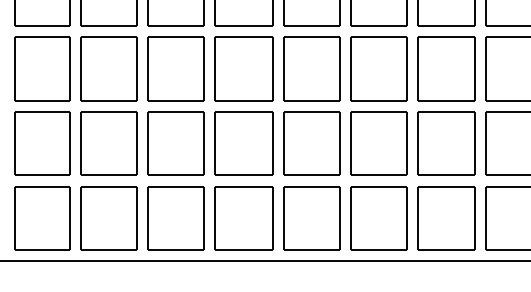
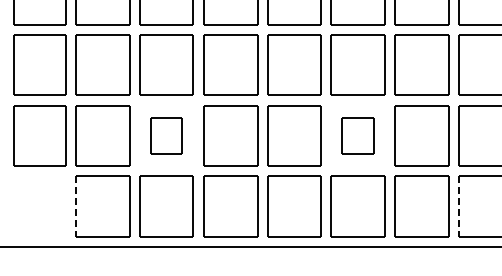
part: (176, 143) -> (166, 135), size x0.6
part: (378, 143) -> (357, 135), size x0.6
part: (41, 218) -> (39, 206), removed
line: (80, 218) -> (76, 206), solid -> dashed
line: (486, 218) -> (459, 206), solid -> dashed

